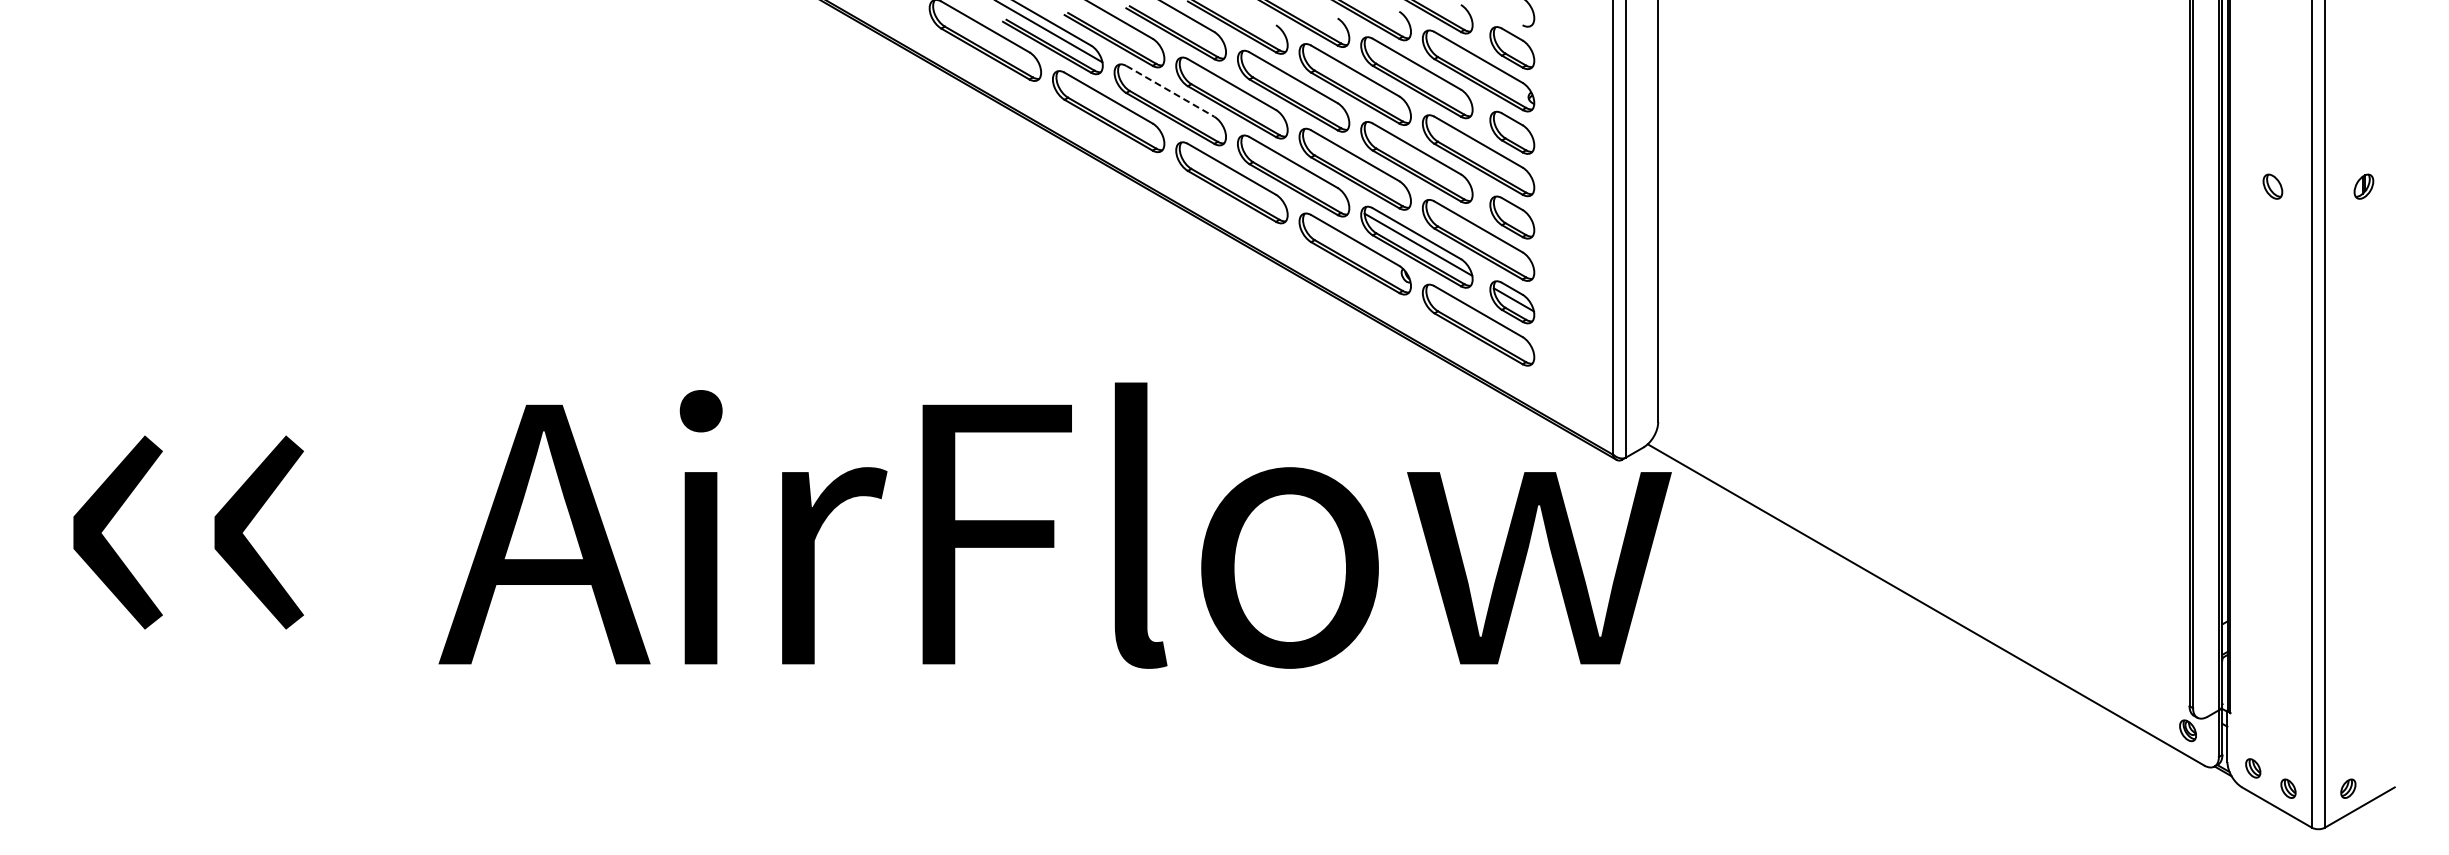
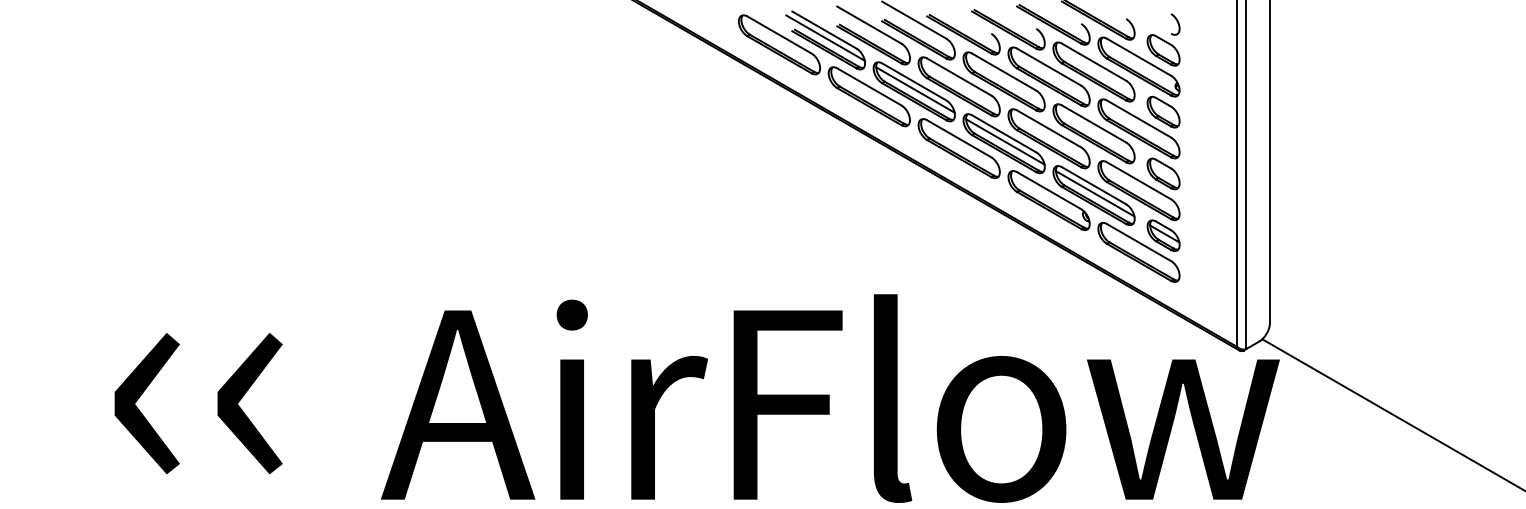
line: (1170, 91) -> (914, 82), dashed -> solid
line: (1171, 102) -> (915, 90), added
line: (1295, 173) -> (1005, 141), added

